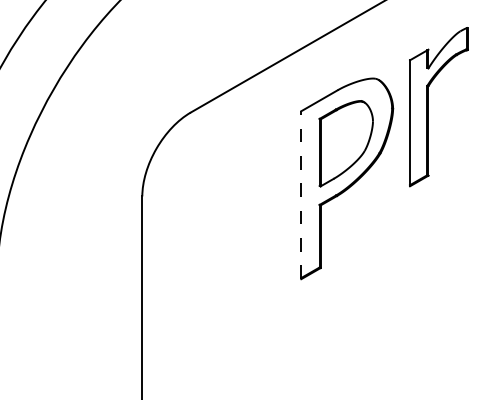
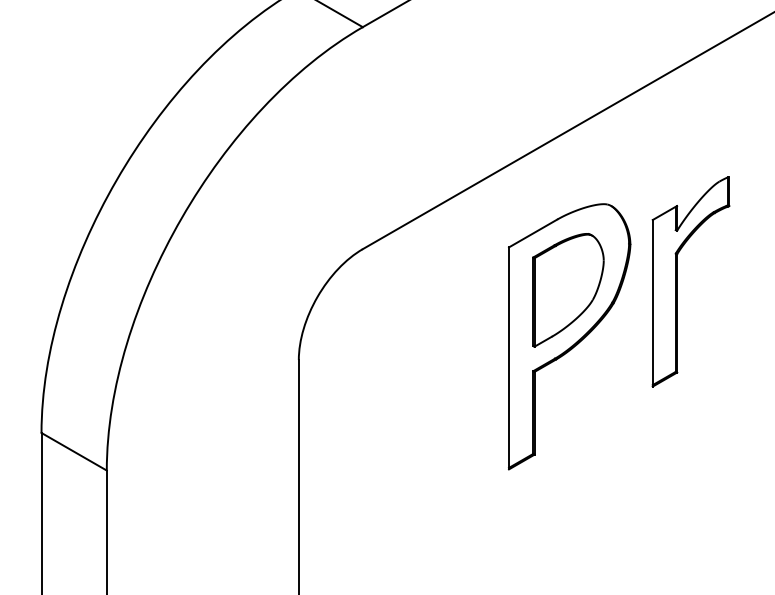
part: (428, 106) -> (677, 281), moved
line: (301, 195) -> (509, 358), dashed -> solid

